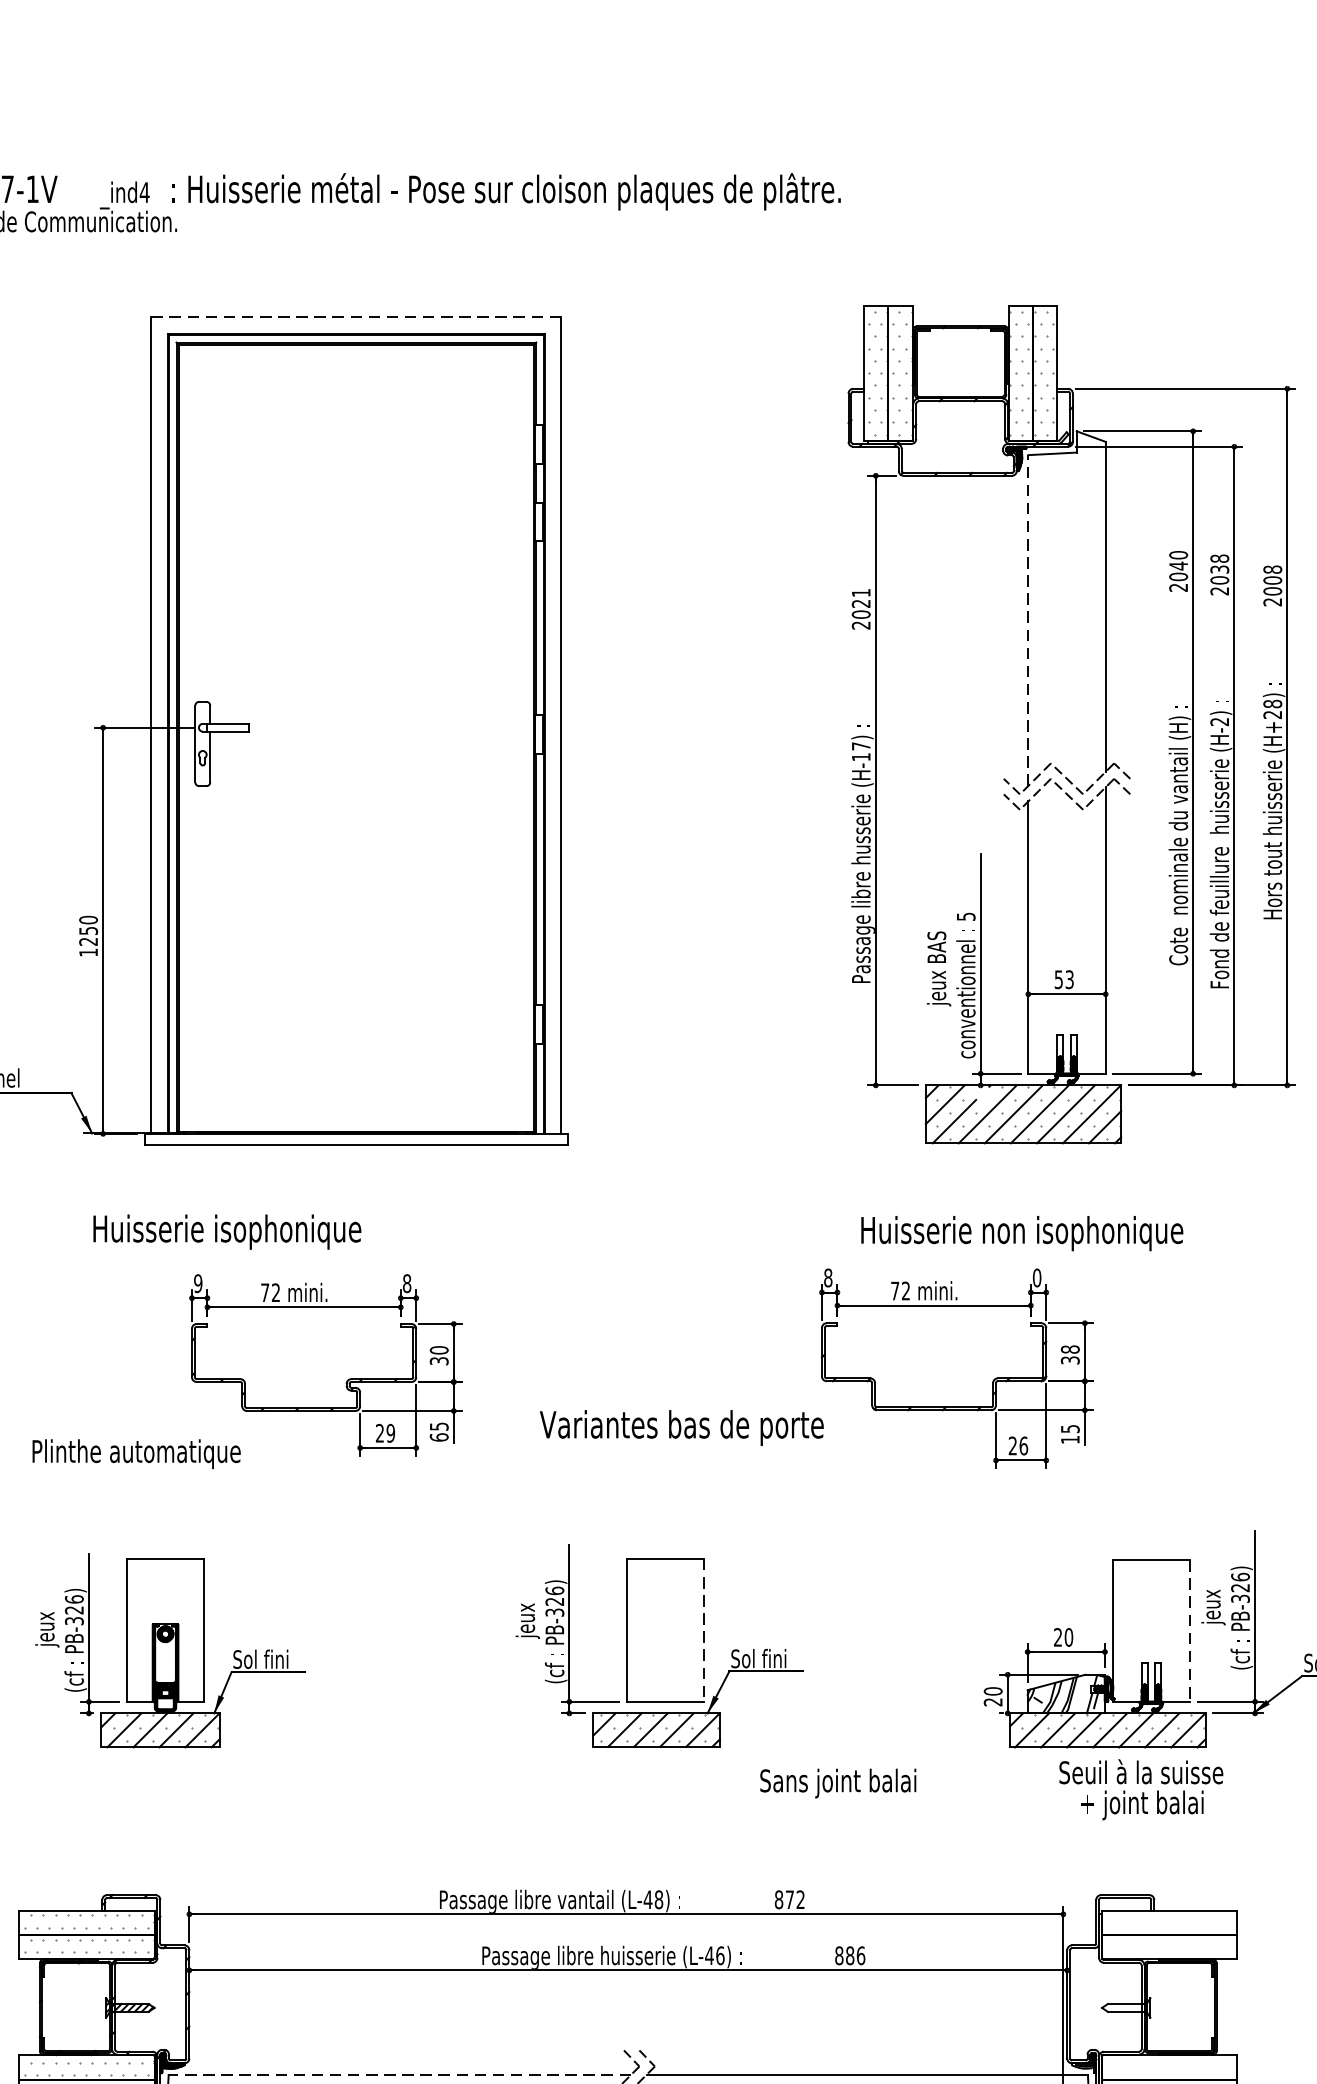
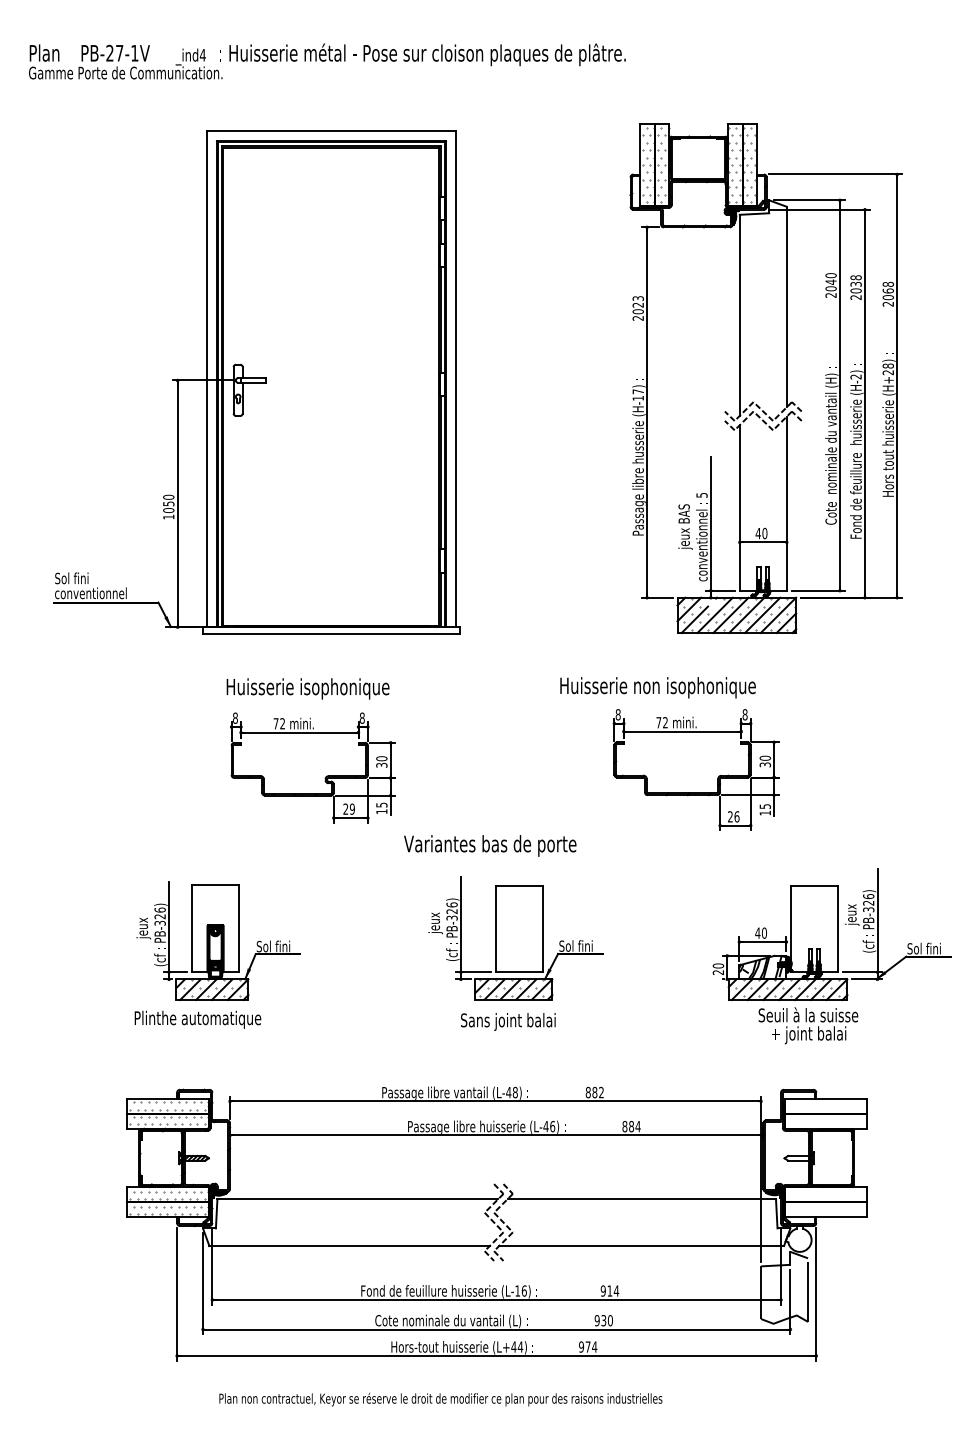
line: (356, 317) -> (331, 131), dashed -> solid
text: (1271, 579) -> (887, 290), 2008 -> 2068
text: (859, 592) -> (637, 298), 2021 -> 2023
line: (1027, 620) -> (739, 315), dashed -> solid
text: (88, 941) -> (168, 510), 1250 -> 1050
text: (1064, 979) -> (761, 533), 53 -> 40
text: (226, 1231) -> (307, 688), moved
text: (1021, 1233) -> (657, 687), moved
text: (1036, 1277) -> (744, 714), 0 -> 8
text: (196, 1282) -> (234, 717), 9 -> 8
text: (1070, 1348) -> (765, 757), 38 -> 30
text: (682, 1427) -> (490, 845), moved
text: (438, 1437) -> (381, 811), 65 -> 15
text: (135, 1453) -> (197, 1019), moved
line: (705, 1631) -> (543, 929), dashed -> solid
line: (1190, 1631) -> (838, 929), dashed -> solid
text: (1057, 1636) -> (757, 932), 20 -> 40
text: (838, 1782) -> (508, 1021), moved
text: (789, 1899) -> (594, 1092), 872 -> 882
text: (859, 1955) -> (637, 1126), 886 -> 884
line: (399, 2075) -> (357, 1199), dashed -> solid

